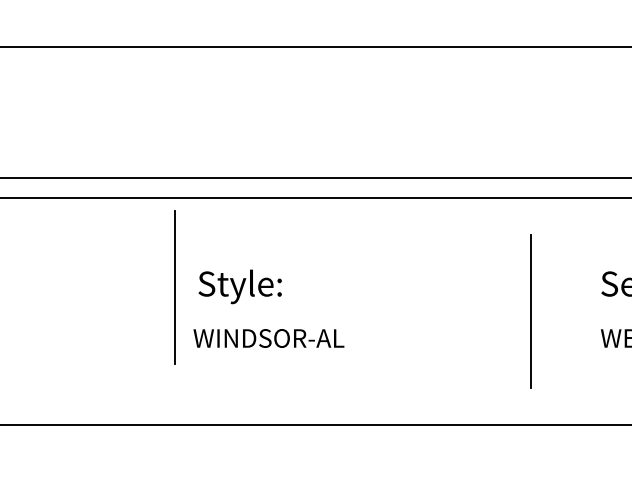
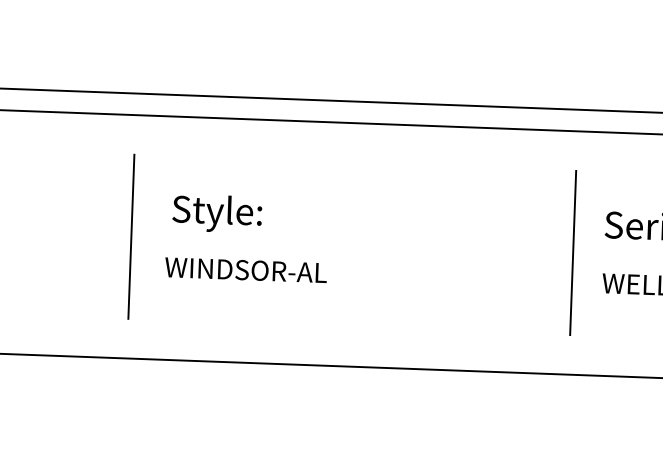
line: (174, 287) -> (130, 237), moved
line: (530, 311) -> (573, 253), moved

